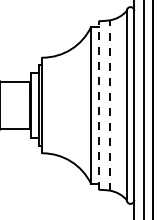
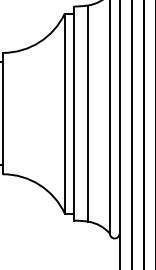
line: (98, 105) -> (74, 113), dashed -> solid
line: (109, 105) -> (88, 113), dashed -> solid

